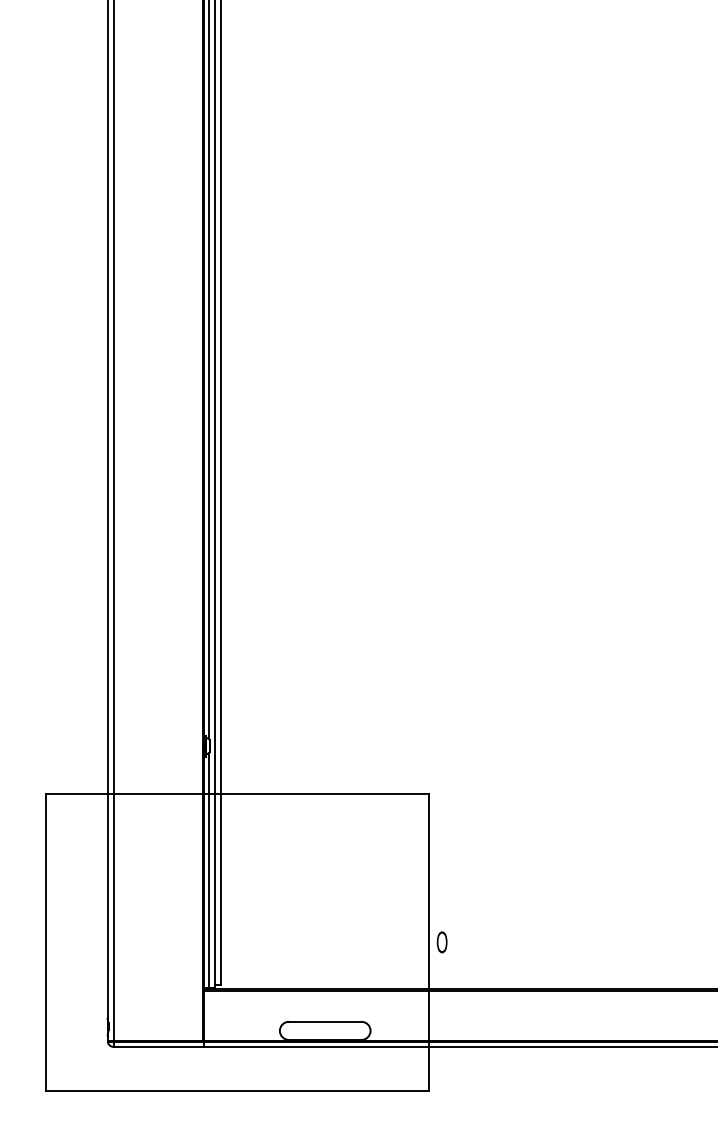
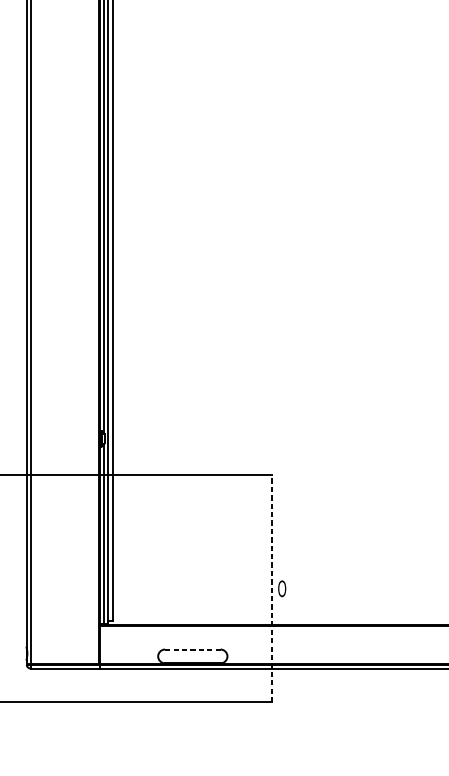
line: (428, 942) -> (271, 588), solid -> dashed
line: (325, 1021) -> (193, 649), solid -> dashed

